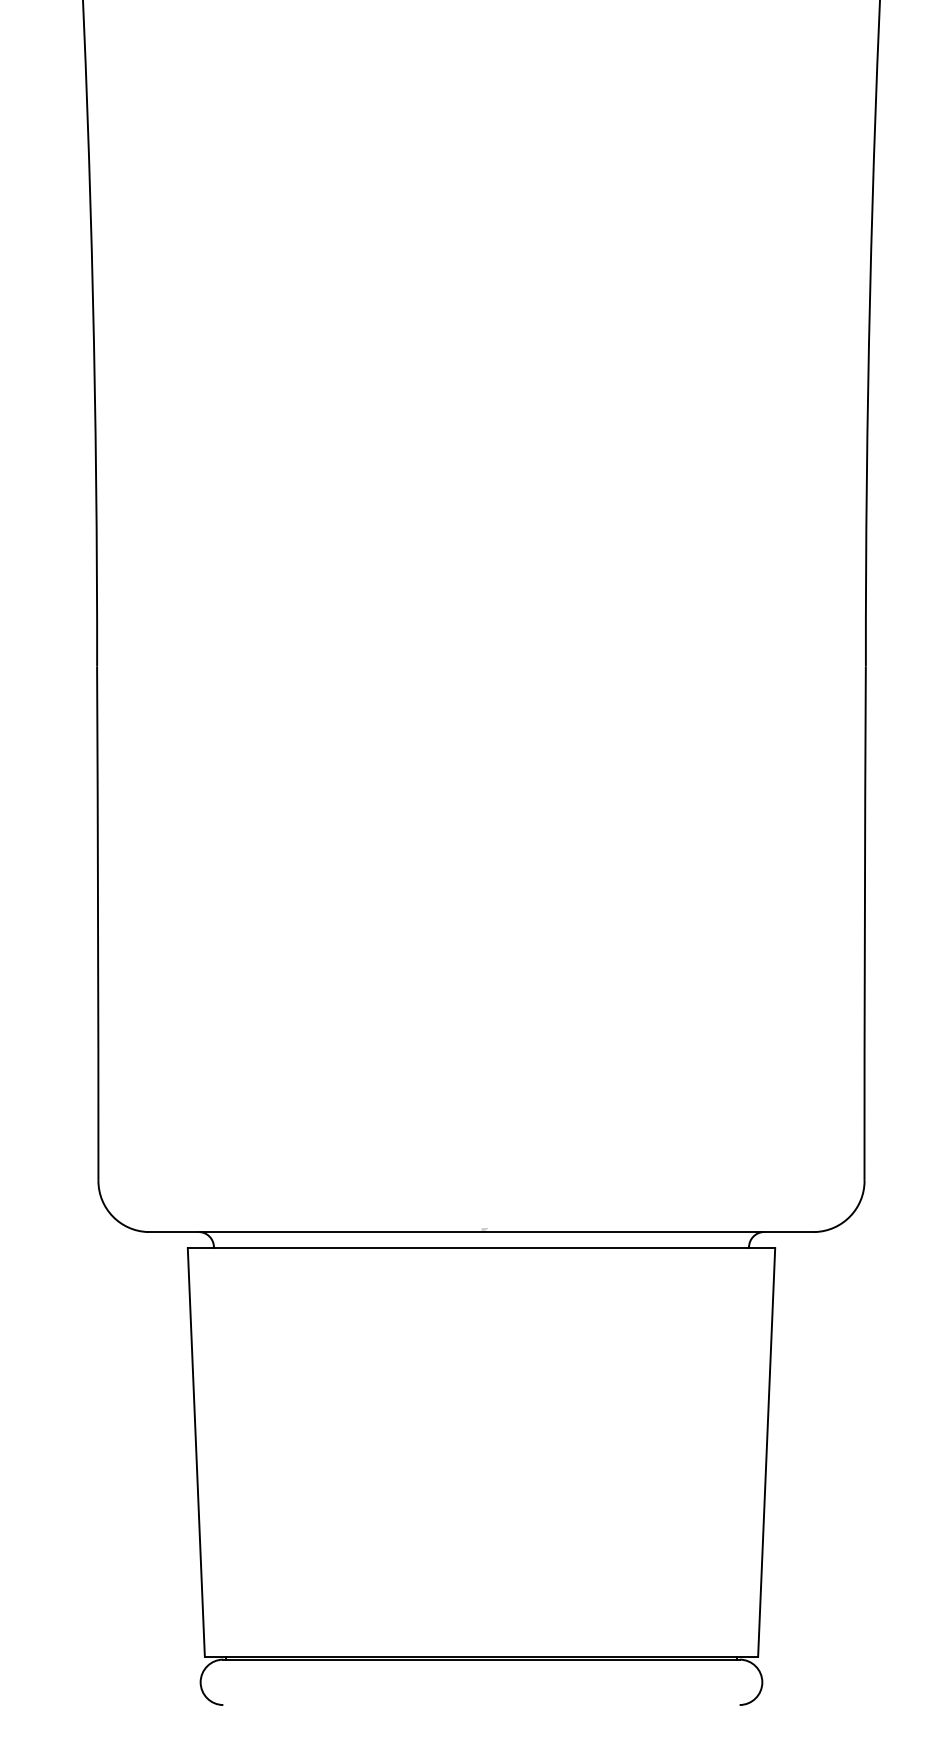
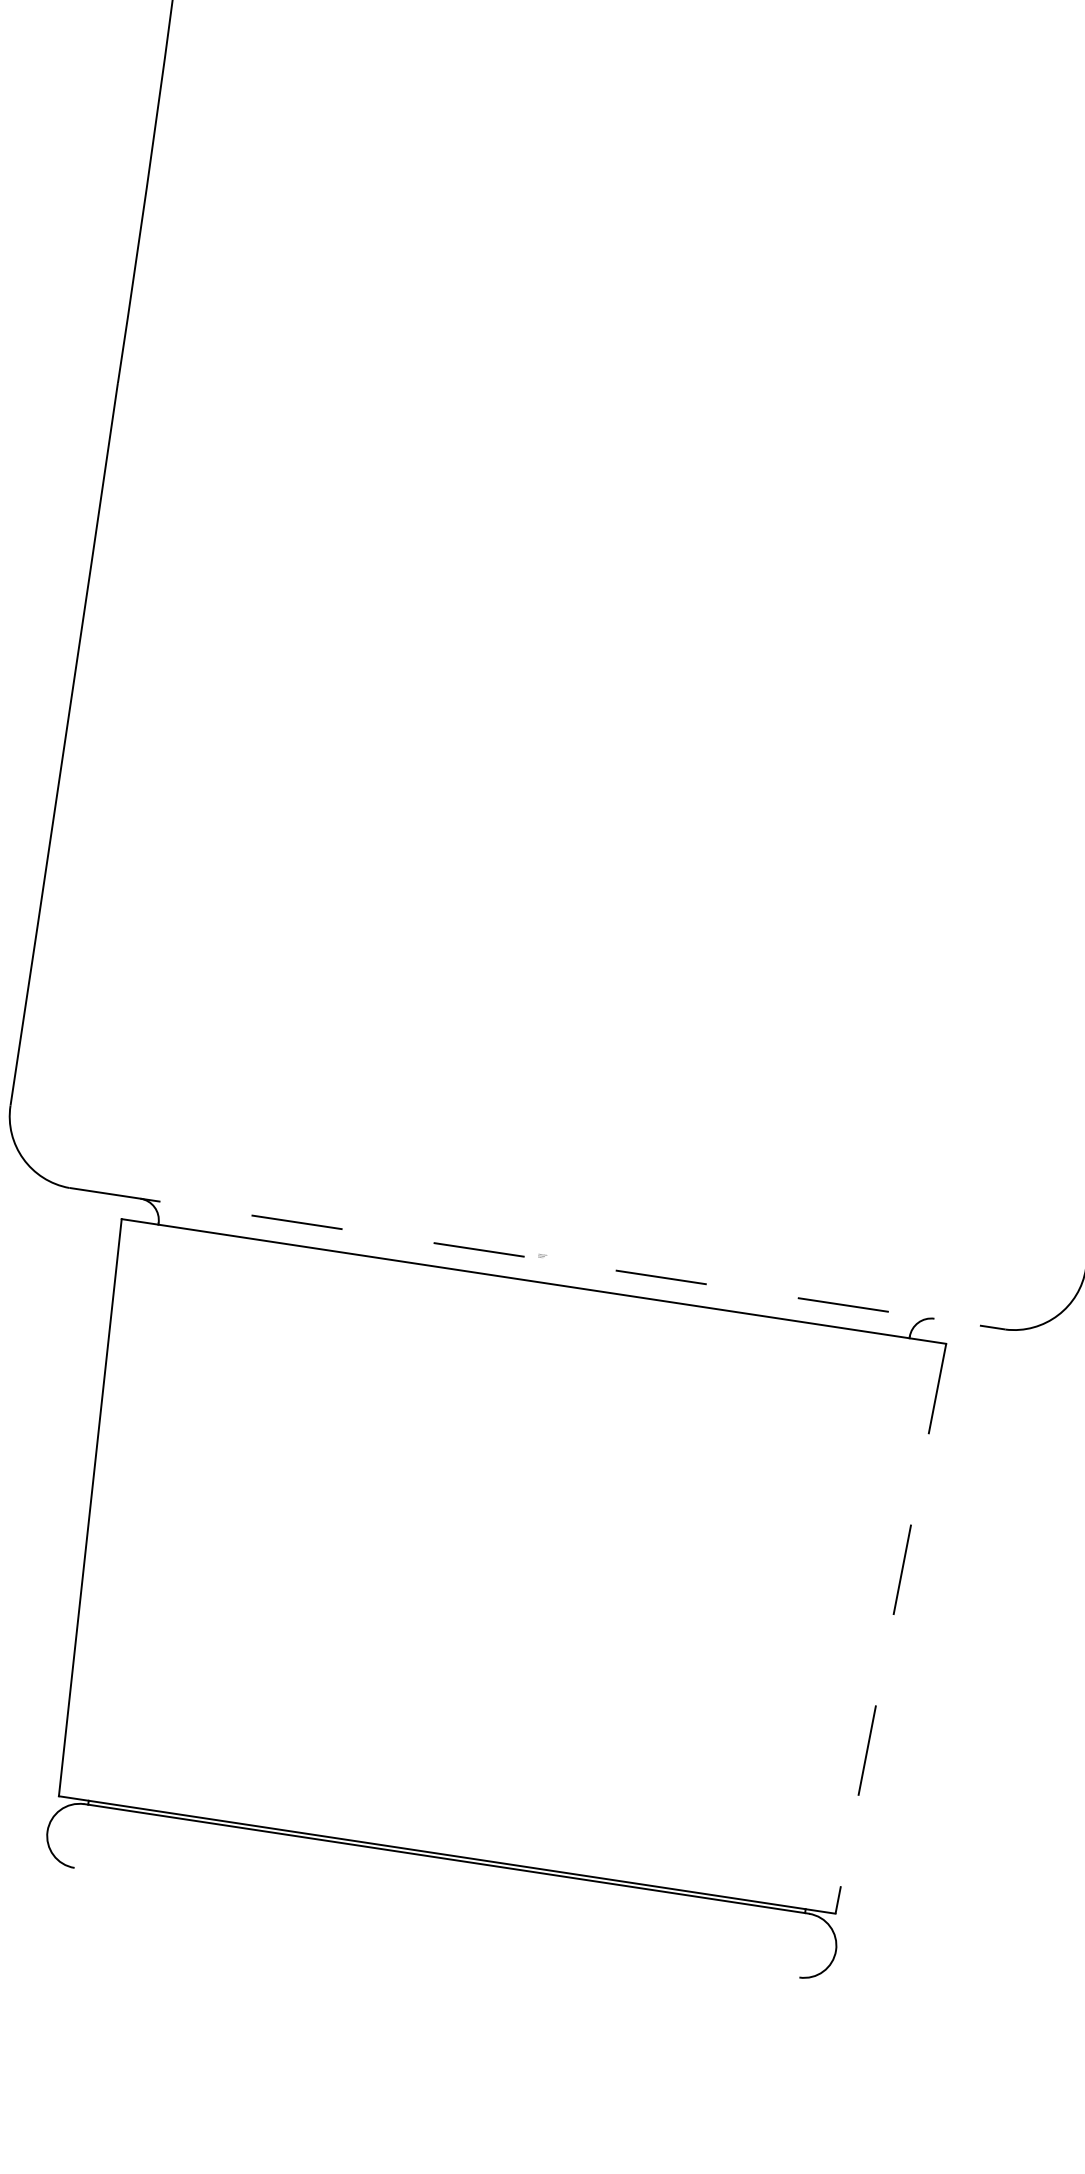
line: (482, 1232) -> (538, 1259), solid -> dashed
line: (766, 1453) -> (890, 1630), solid -> dashed

